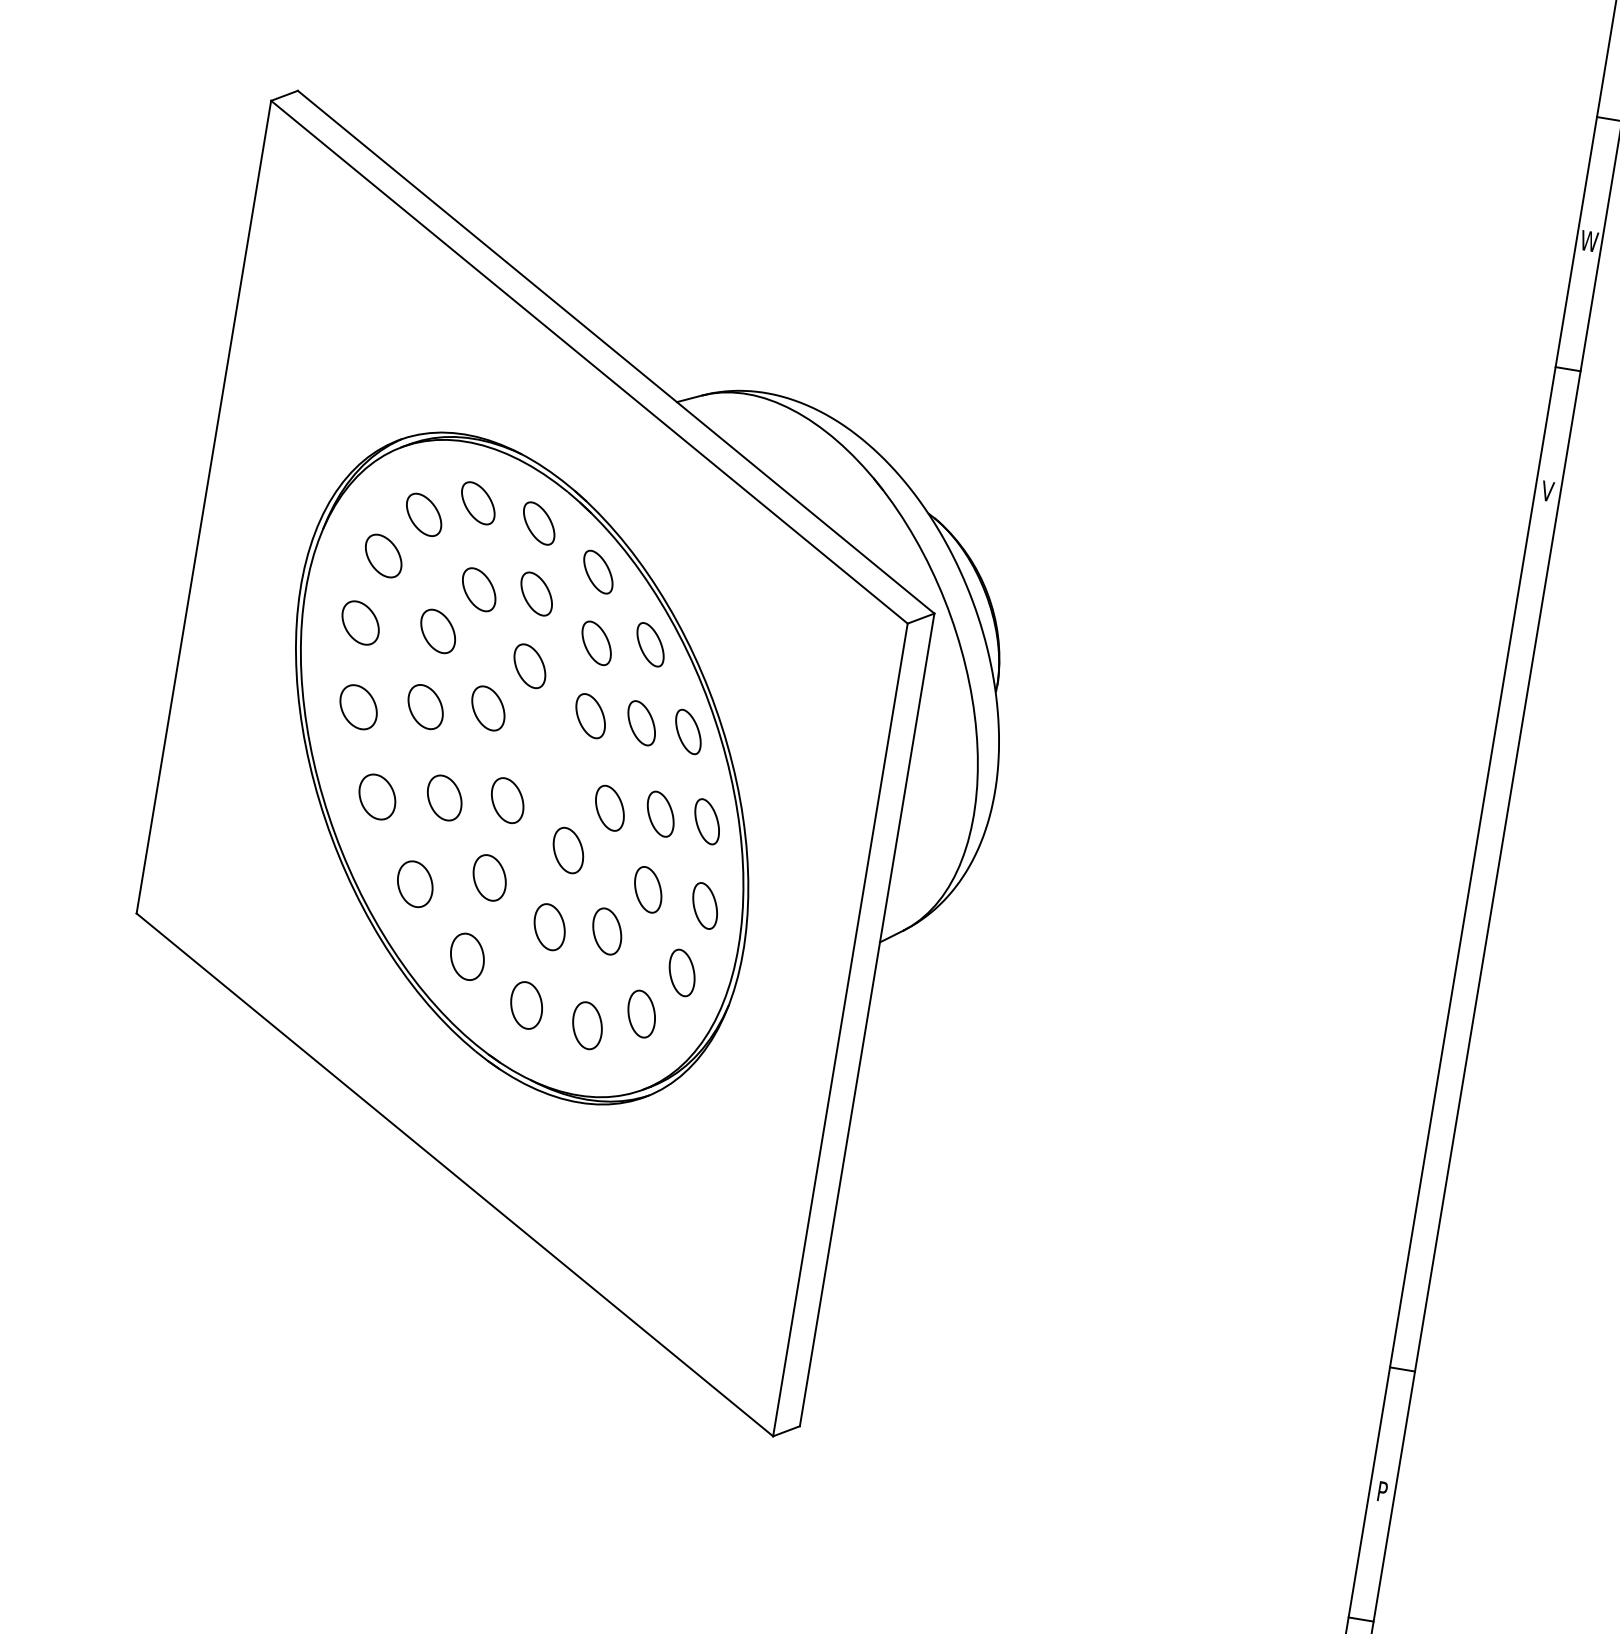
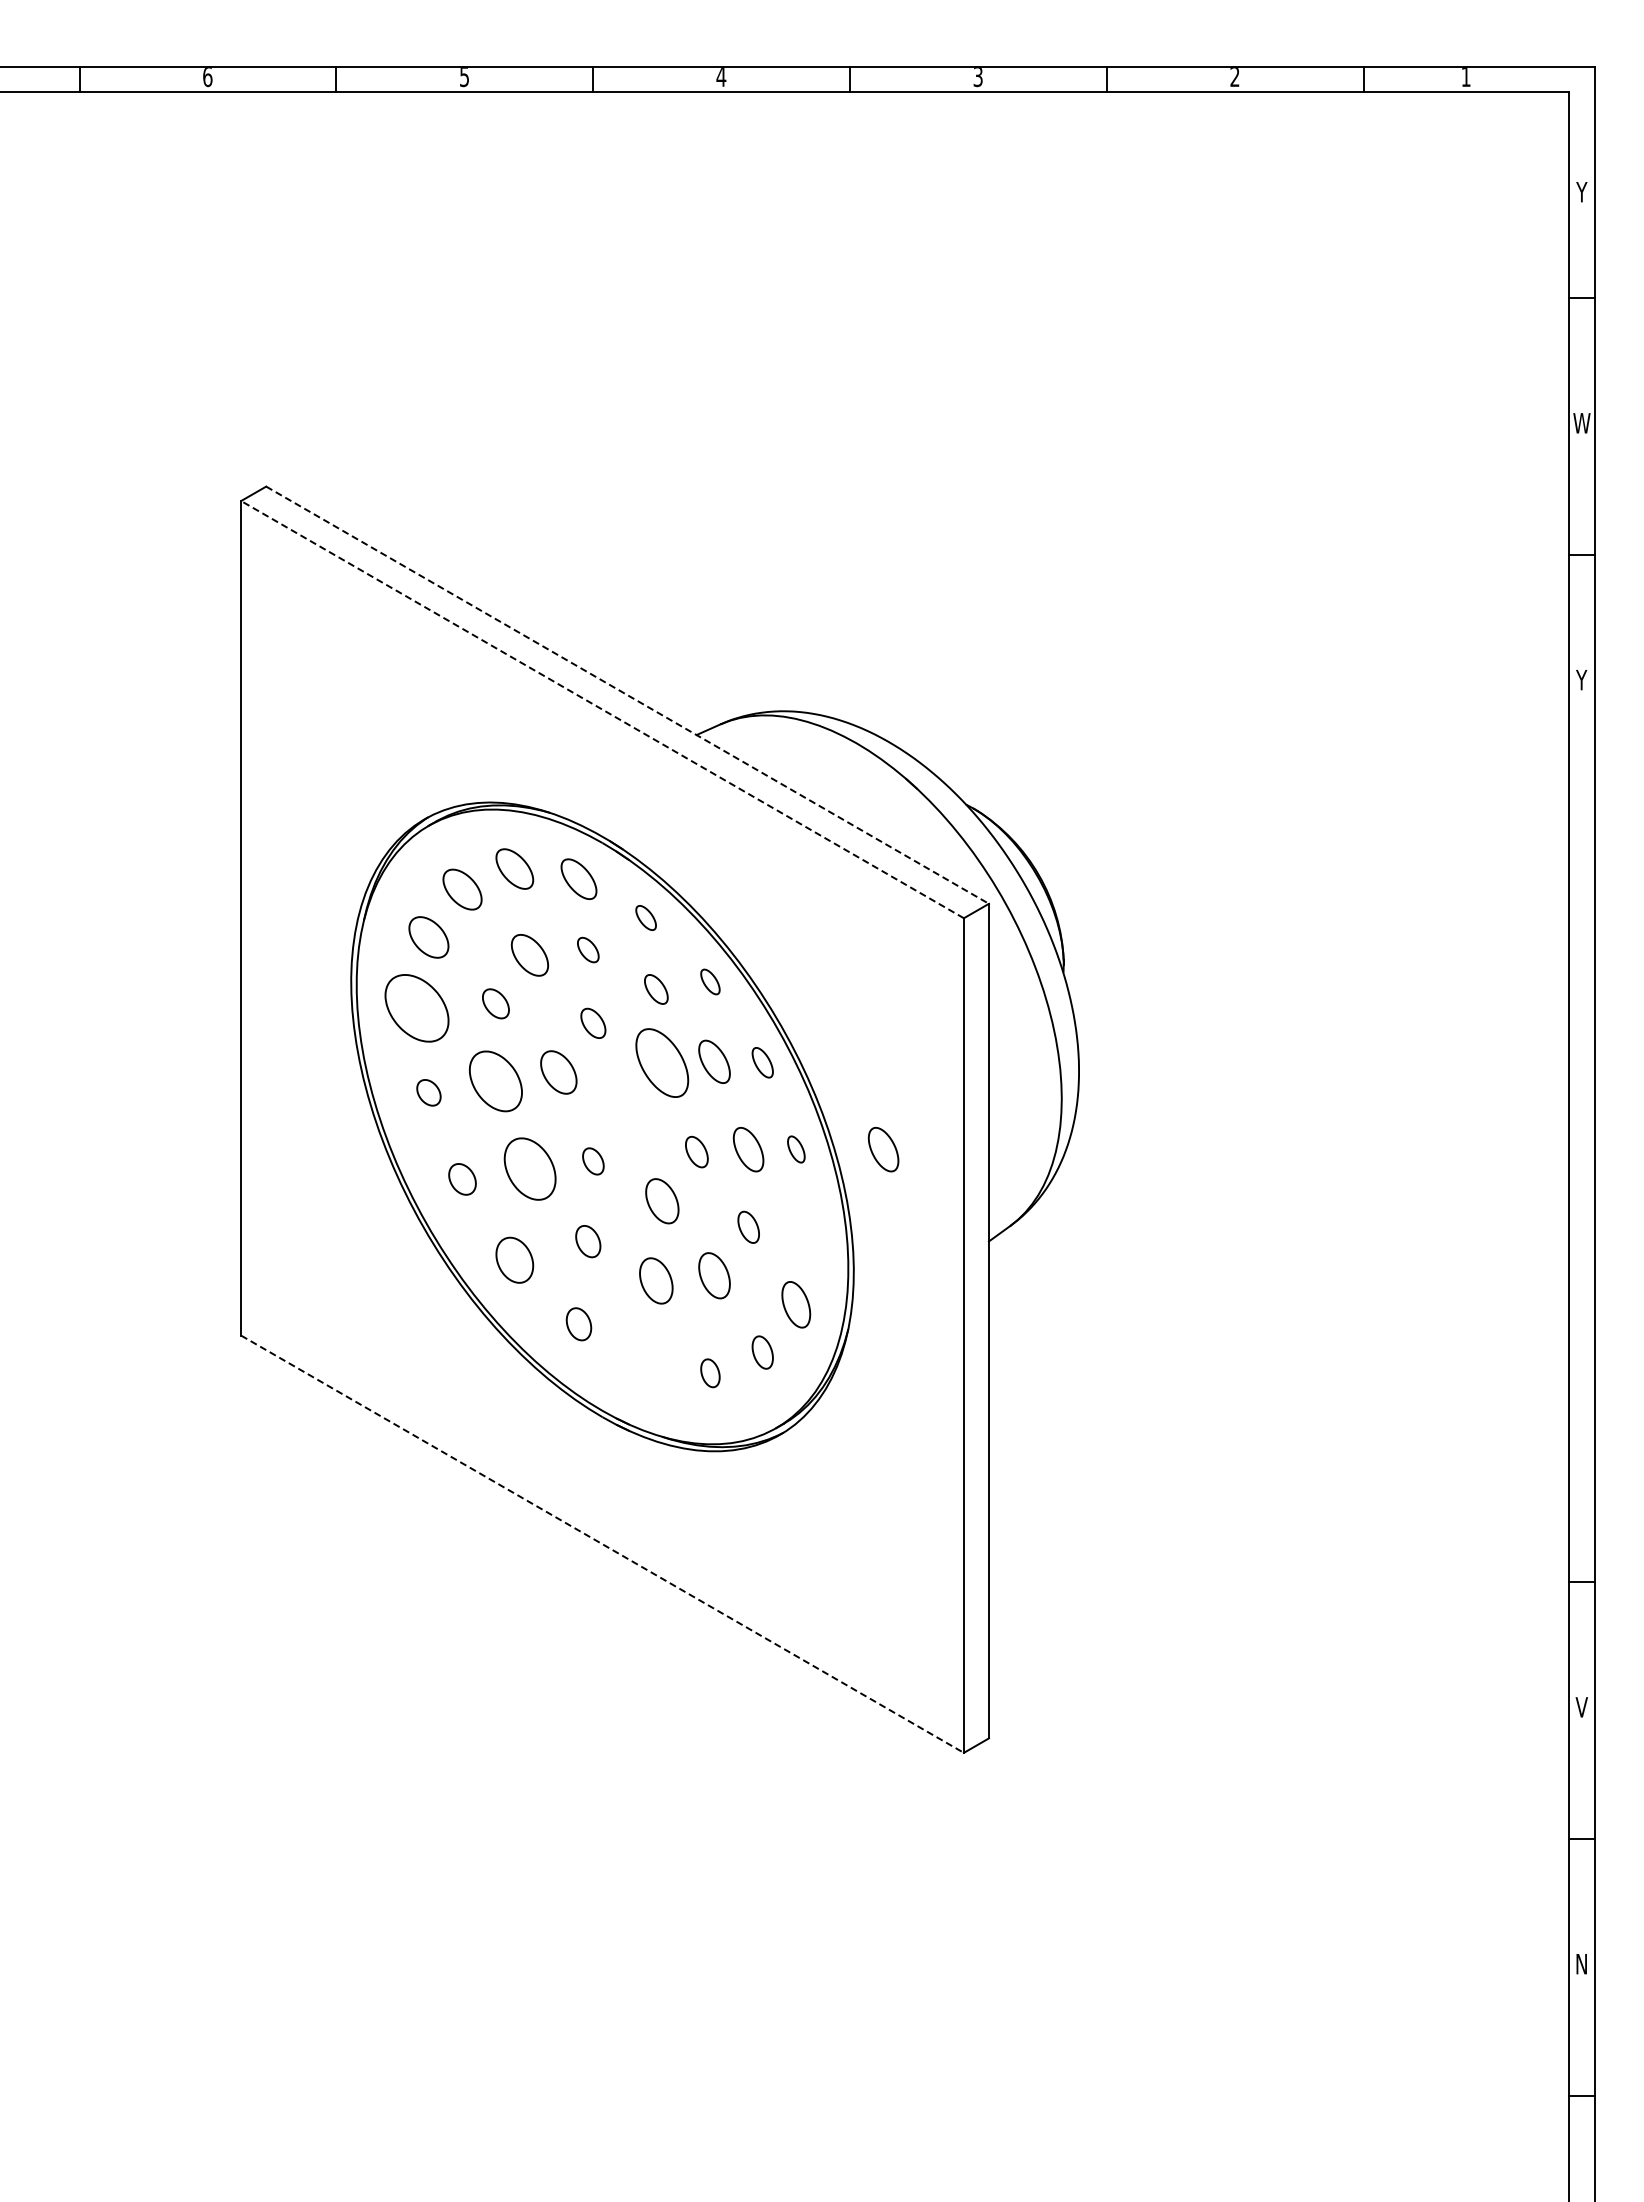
line: (616, 352) -> (628, 695), solid -> dashed
line: (589, 362) -> (602, 709), solid -> dashed
text: (1547, 490) -> (1581, 679), V -> Y
part: (597, 571) -> (645, 917), size x0.6
part: (537, 593) -> (588, 949), size x0.6
part: (360, 622) -> (416, 1007), size x1.6
part: (437, 631) -> (495, 1003), size x0.7
part: (596, 643) -> (656, 989), size x0.7
part: (650, 644) -> (710, 981), size x0.6
part: (530, 666) -> (593, 1023), size x0.7
part: (358, 706) -> (428, 1092), size x0.6
part: (425, 707) -> (495, 1081), size x1.4
part: (590, 716) -> (662, 1063), size x1.6
part: (688, 731) -> (762, 1062), size x0.7
part: (377, 797) -> (462, 1179), size x0.7
part: (444, 798) -> (529, 1169), size x1.4
part: (507, 800) -> (593, 1161), size x0.6
part: (609, 807) -> (696, 1151), size x0.7
part: (707, 821) -> (796, 1149), size x0.6
part: (792, 835) -> (883, 1149), added
part: (490, 877) -> (588, 1241), size x0.7
part: (648, 890) -> (748, 1227), size x0.7
part: (704, 905) -> (807, 1233), removed
part: (466, 957) -> (578, 1324), size x0.7
part: (526, 1004) -> (645, 1362), removed
part: (641, 1013) -> (762, 1352), size x0.7
part: (587, 1026) -> (710, 1373), size x0.6
line: (454, 1175) -> (602, 1544), solid -> dashed
text: (1381, 1491) -> (1581, 1707), P -> V

